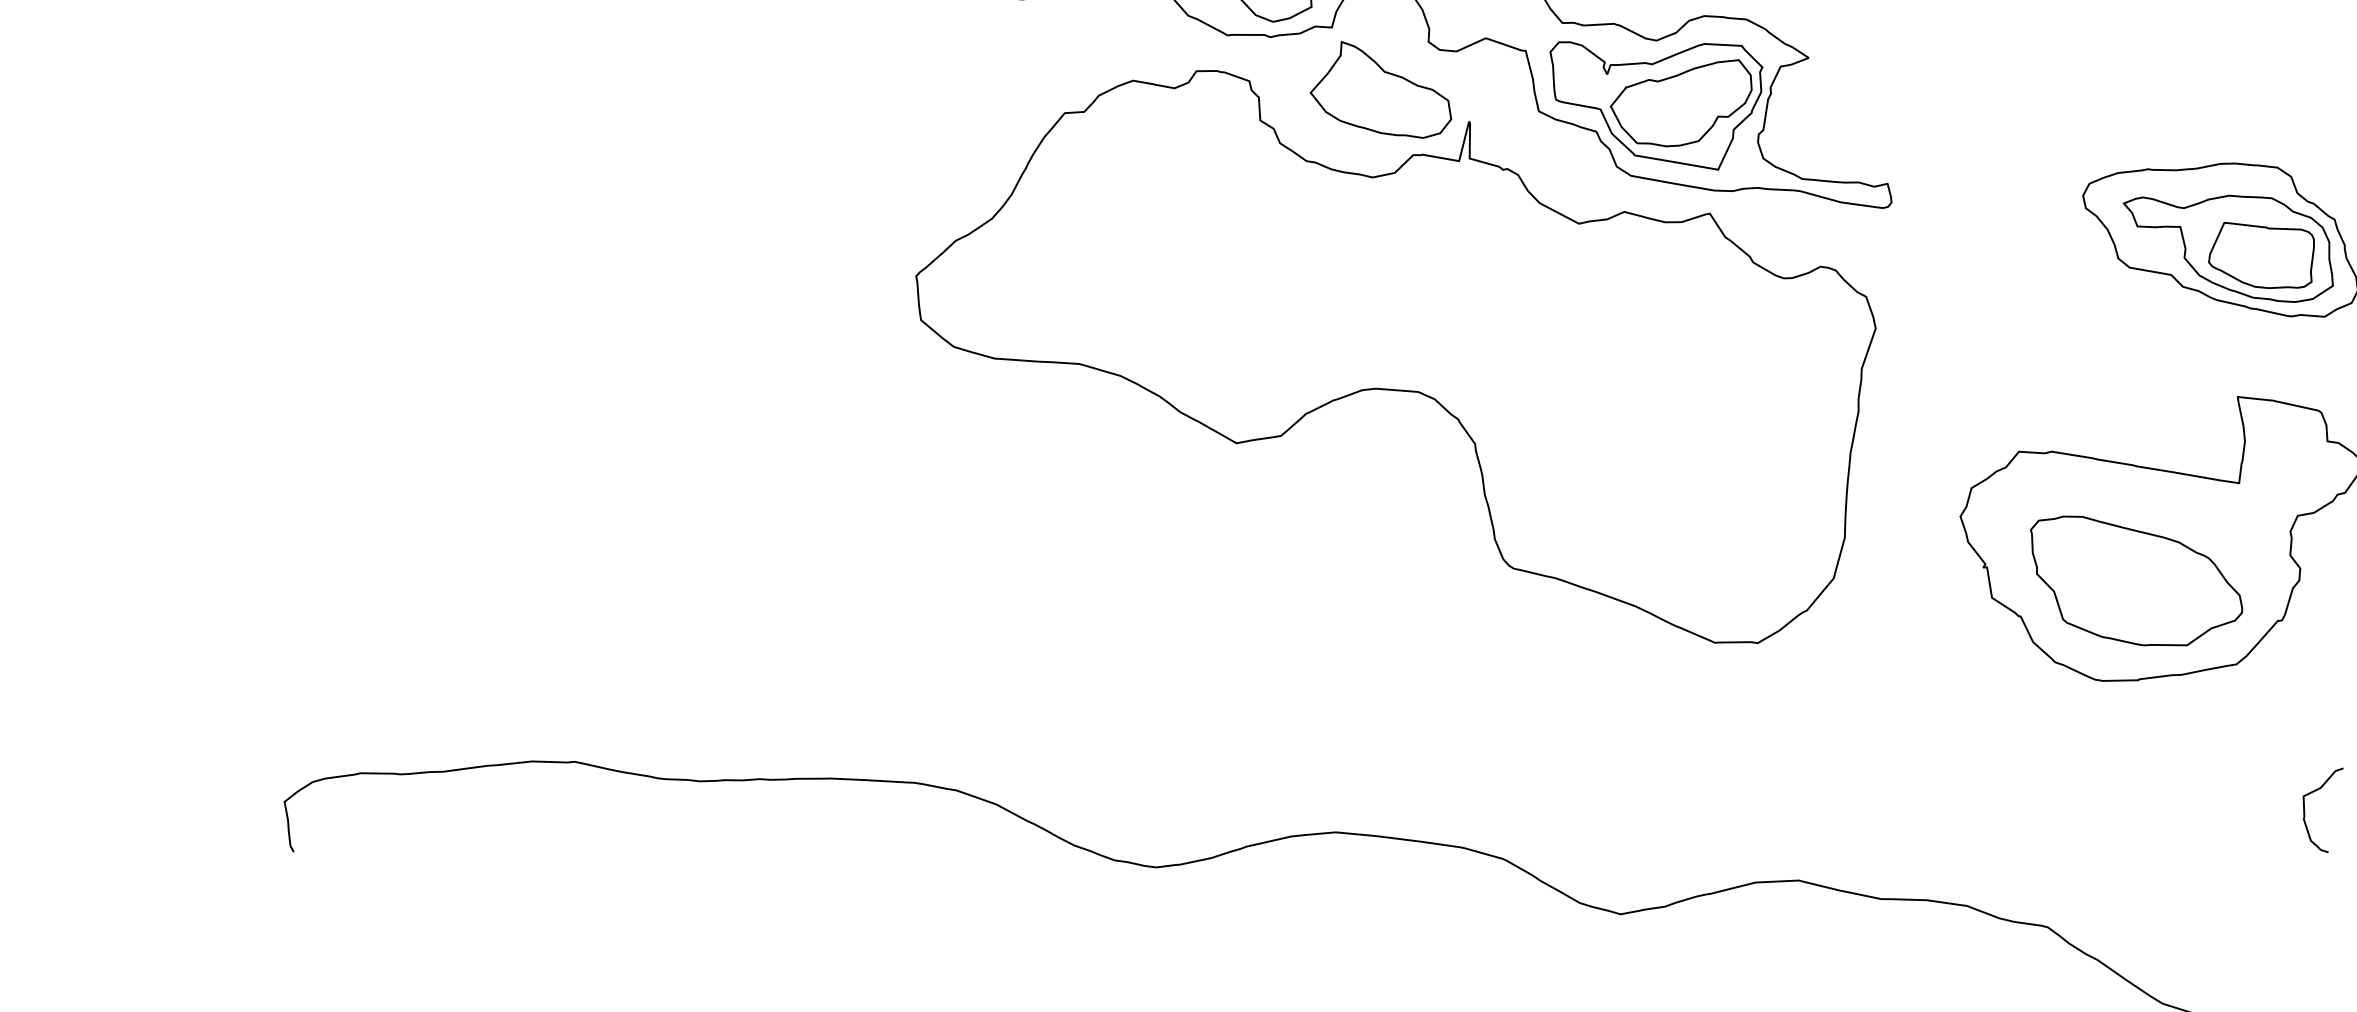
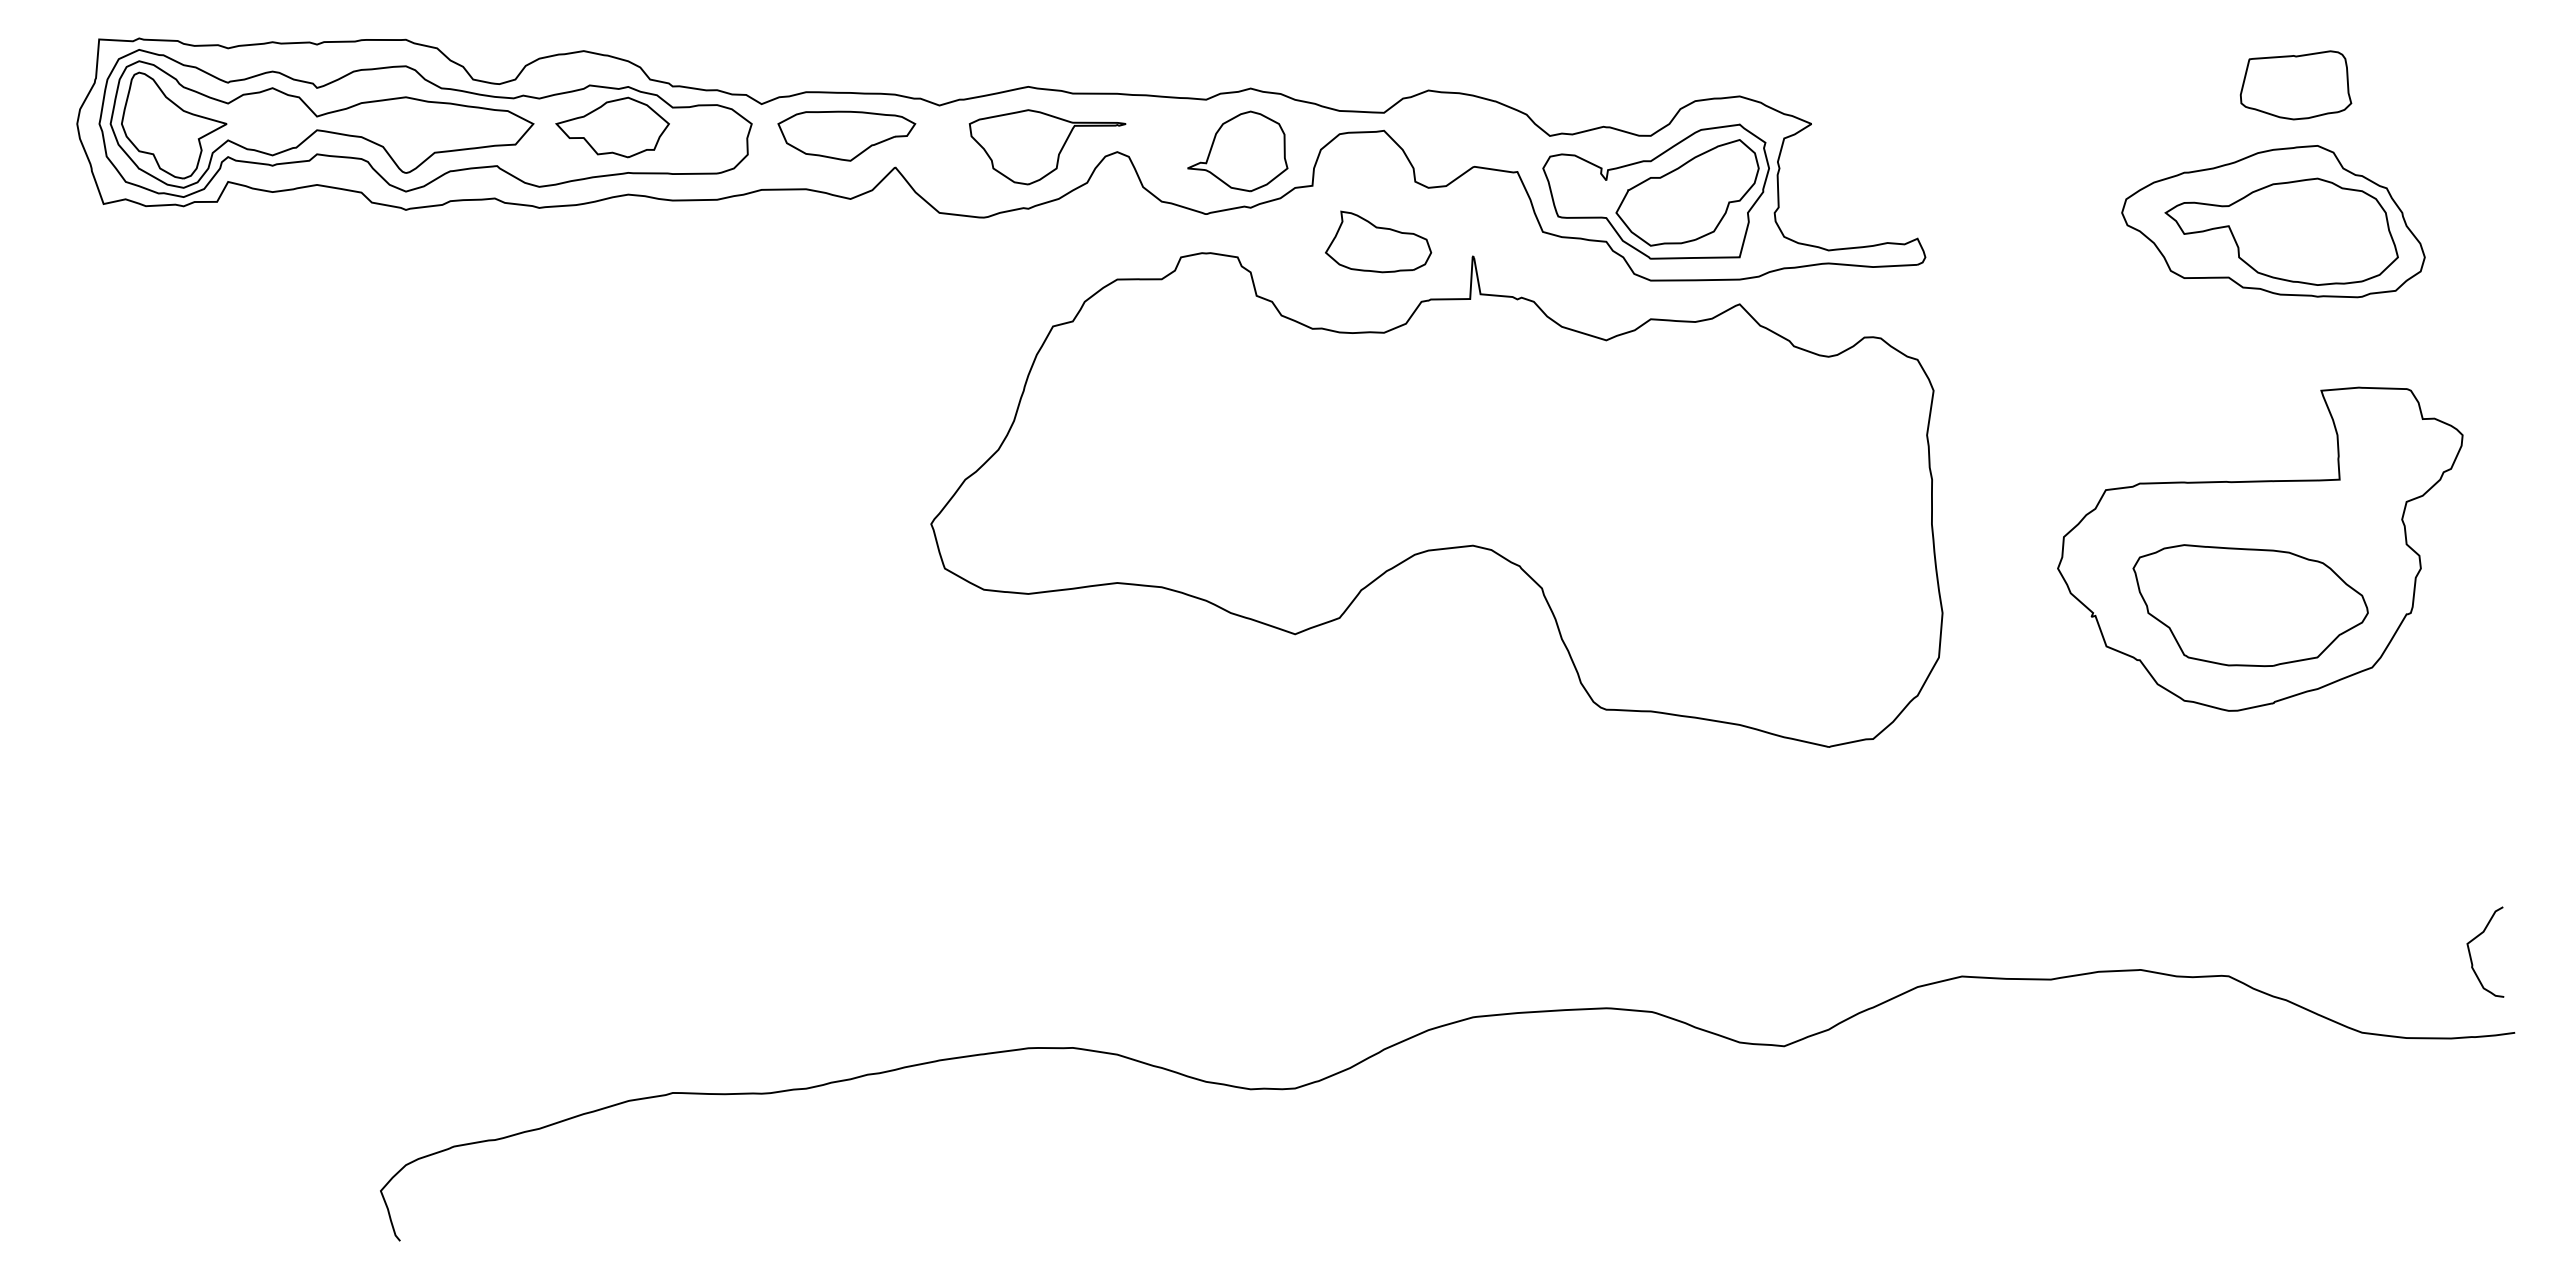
part: (1383, 91) -> (1378, 241), size x0.7
part: (2262, 255) -> (2295, 85), moved
curve: (2305, 808) -> (2471, 956), moved

